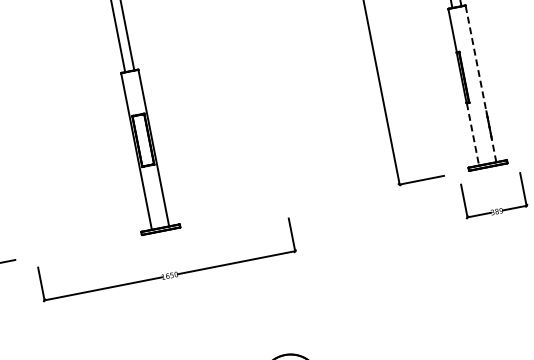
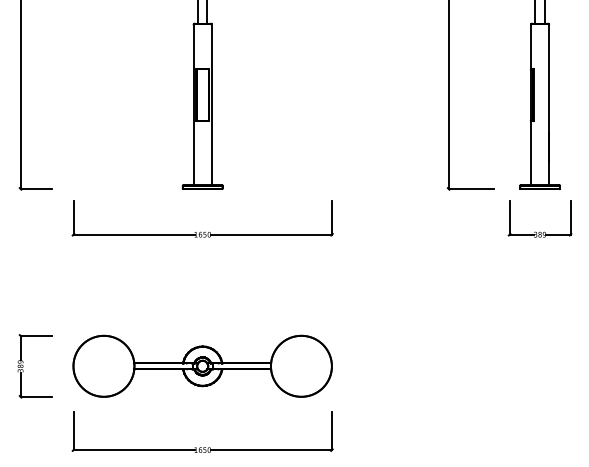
line: (480, 84) -> (548, 105), dashed -> solid
line: (473, 134) -> (531, 153), dashed -> solid

